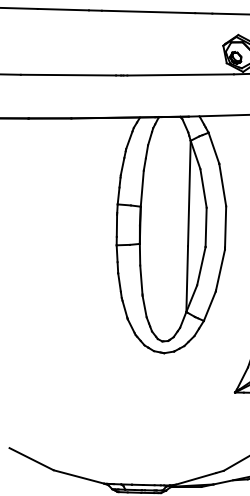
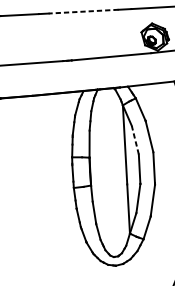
line: (148, 11) -> (83, 11), solid -> dashed
line: (203, 188) -> (135, 140), solid -> dashed

